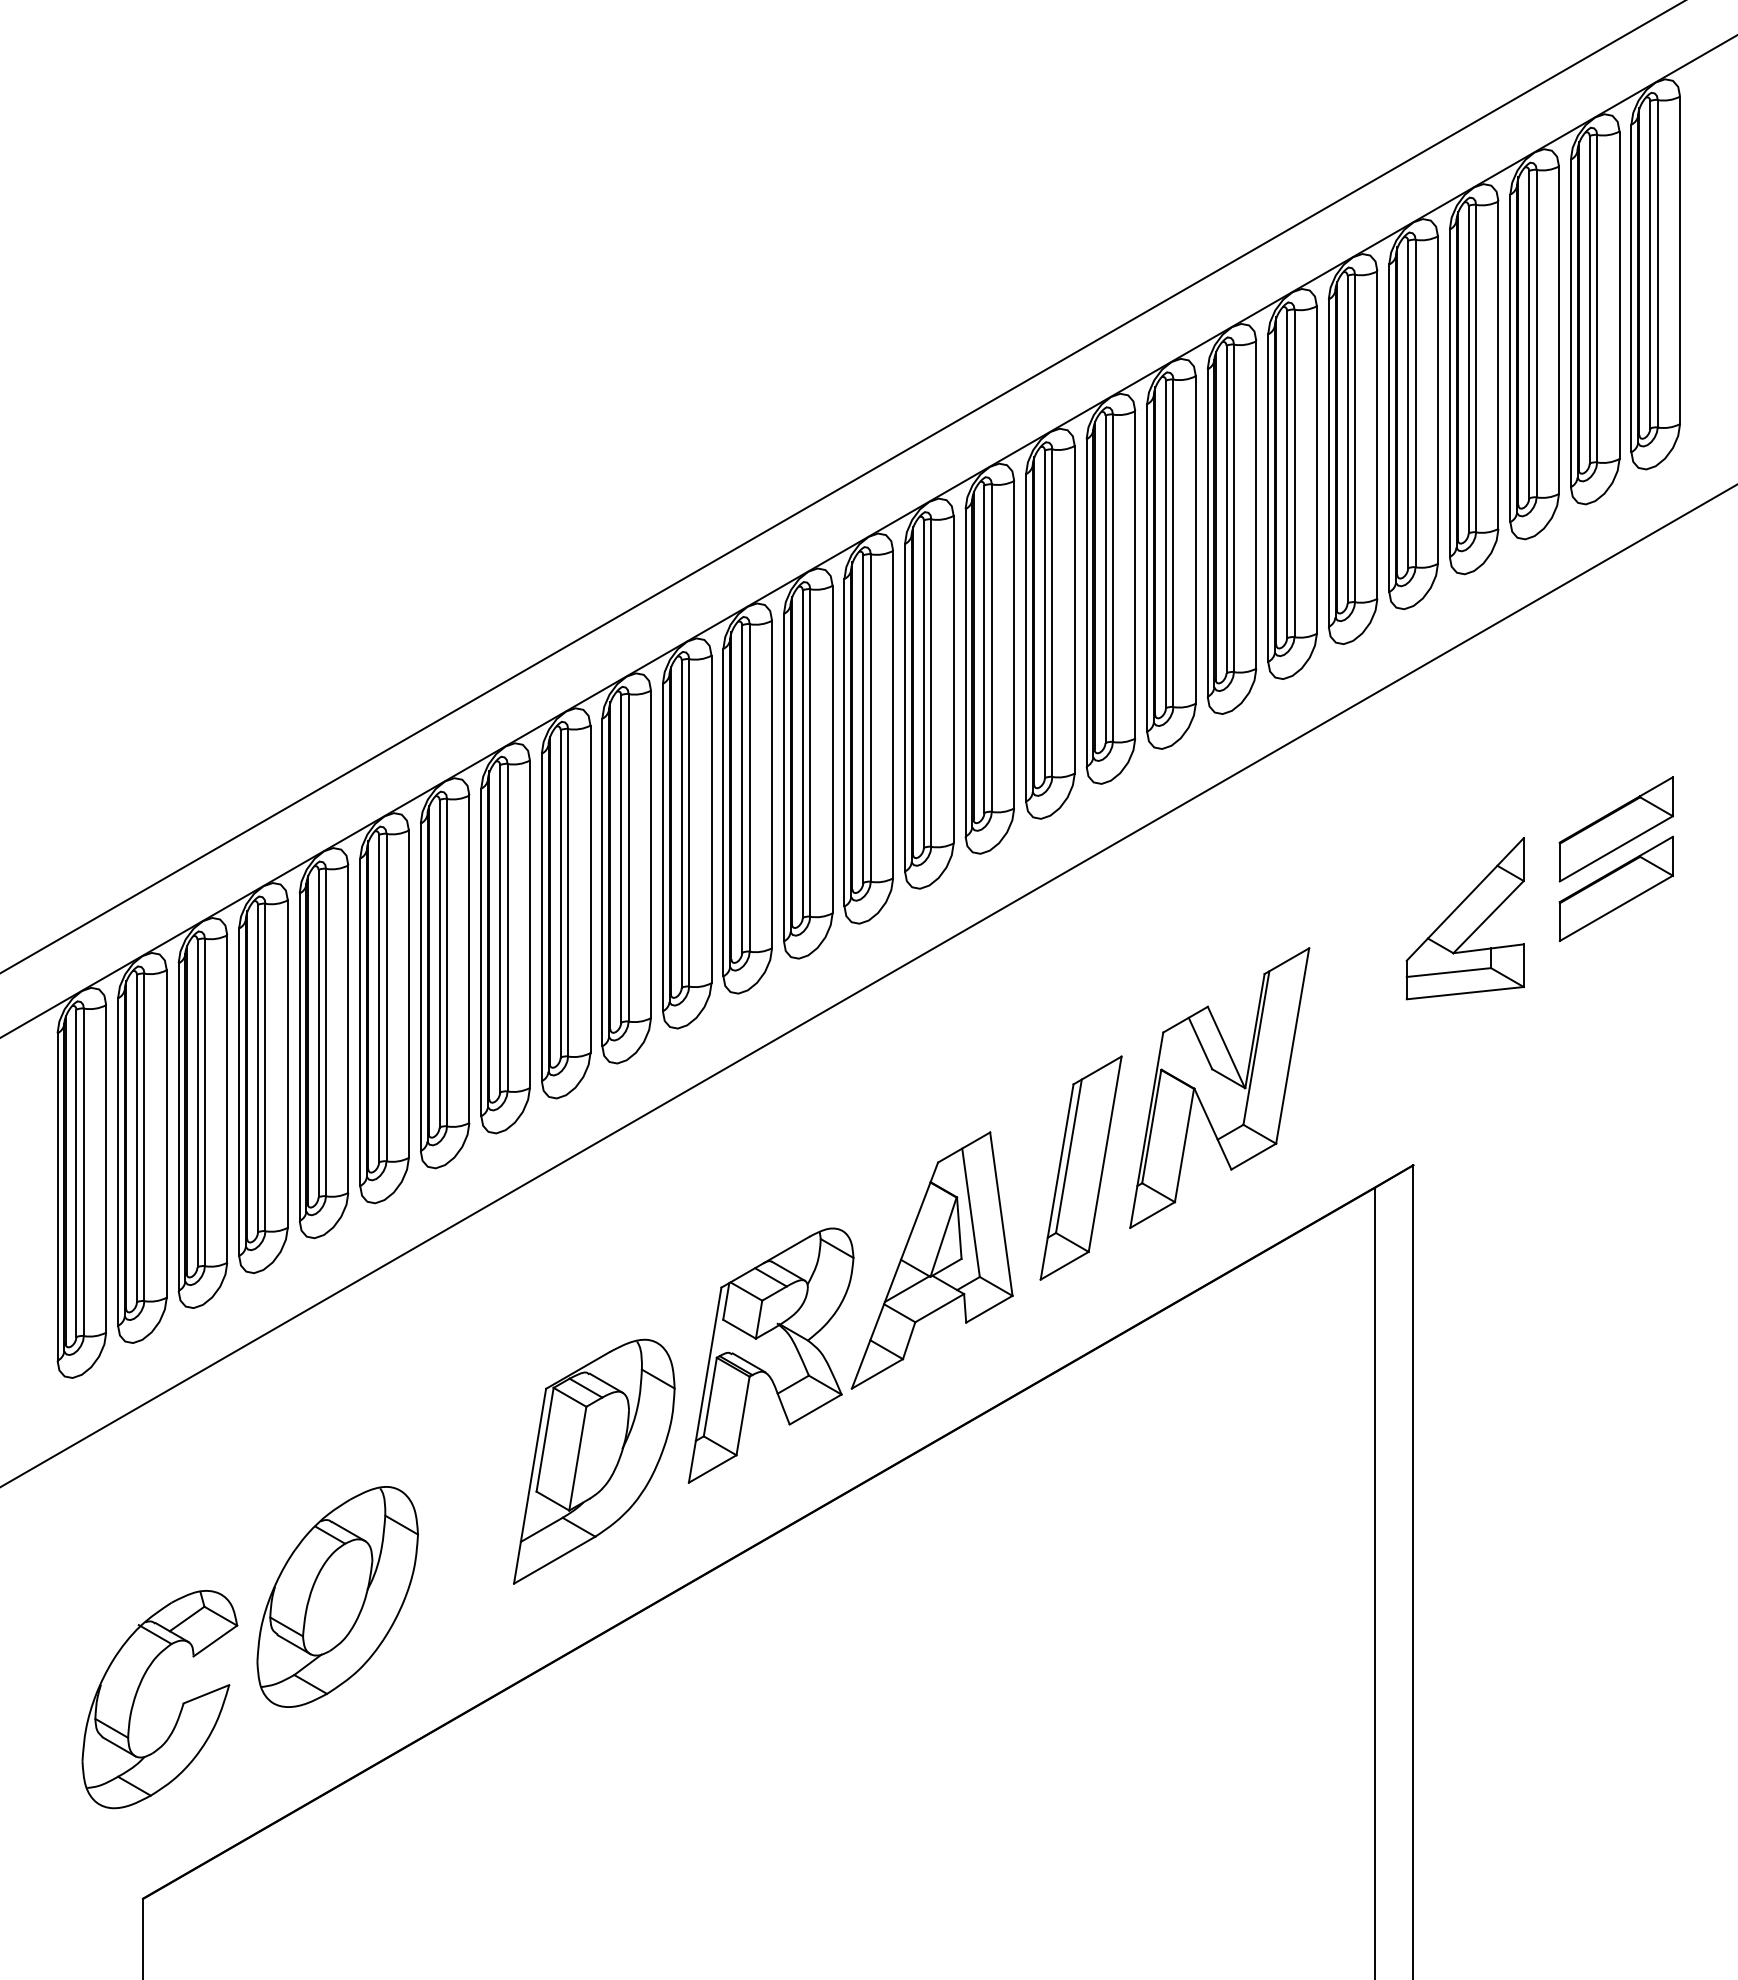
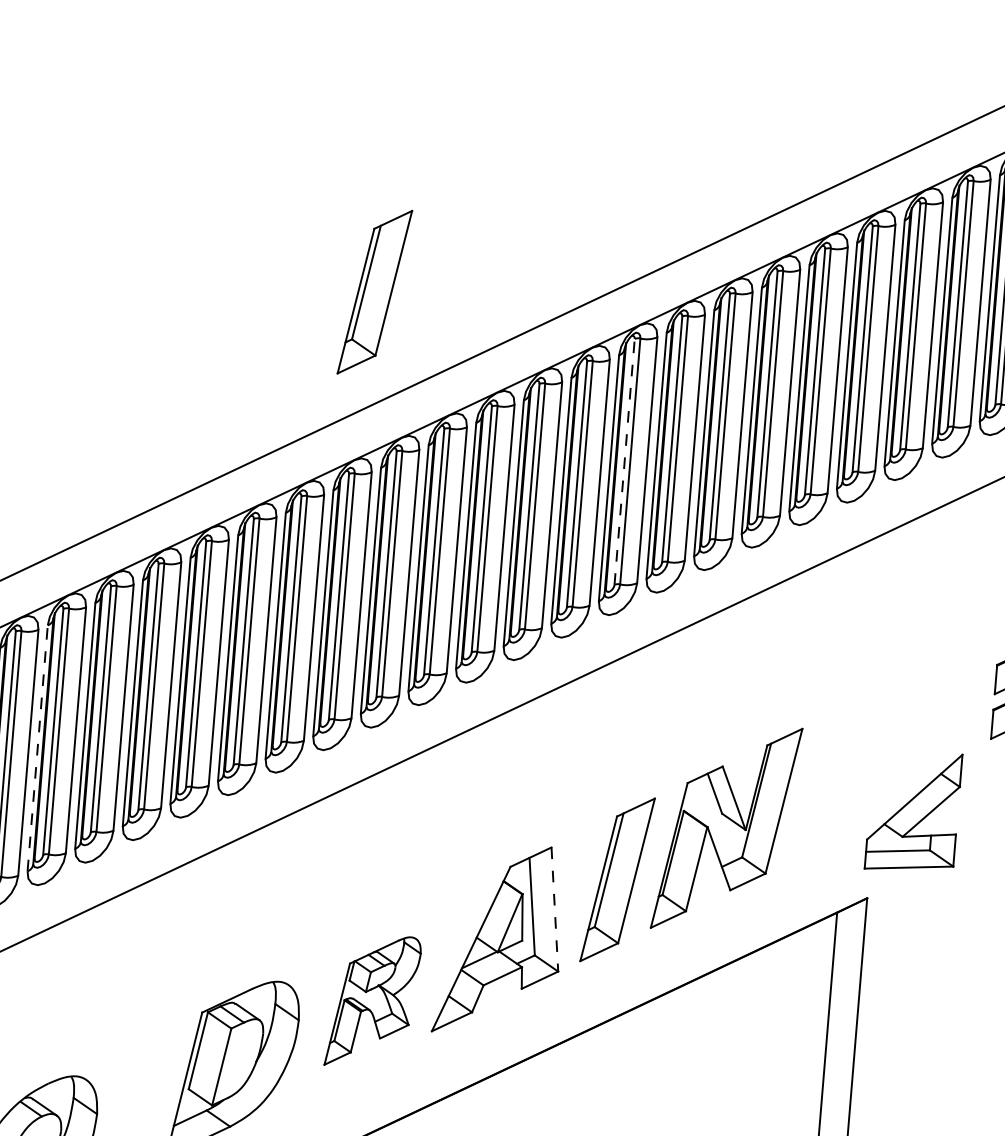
part: (695, 416) -> (374, 291), added
line: (1044, 614) -> (624, 461), solid -> dashed
part: (1464, 918) -> (913, 811), moved
line: (299, 1057) -> (37, 748), solid -> dashed
line: (1001, 1214) -> (554, 909), solid -> dashed
part: (770, 1355) -> (372, 1001), size x0.7

